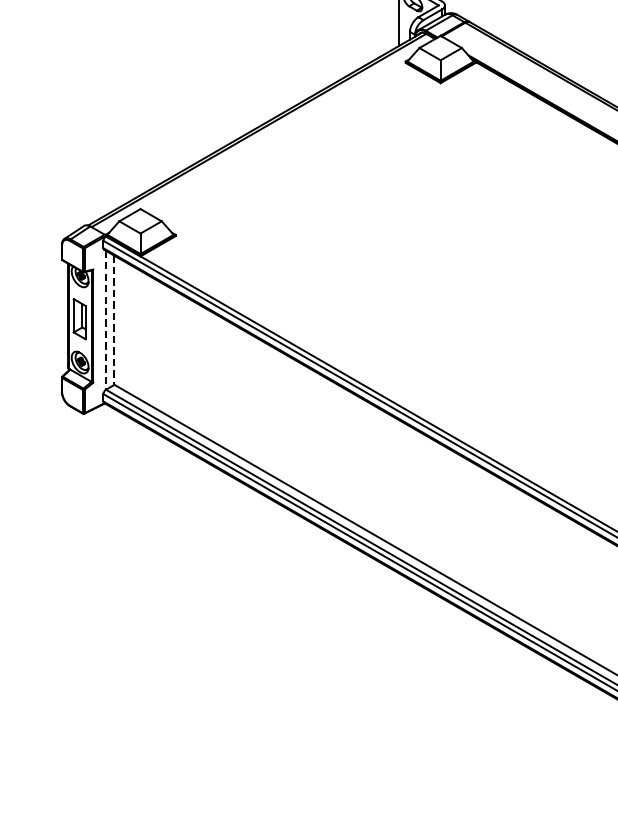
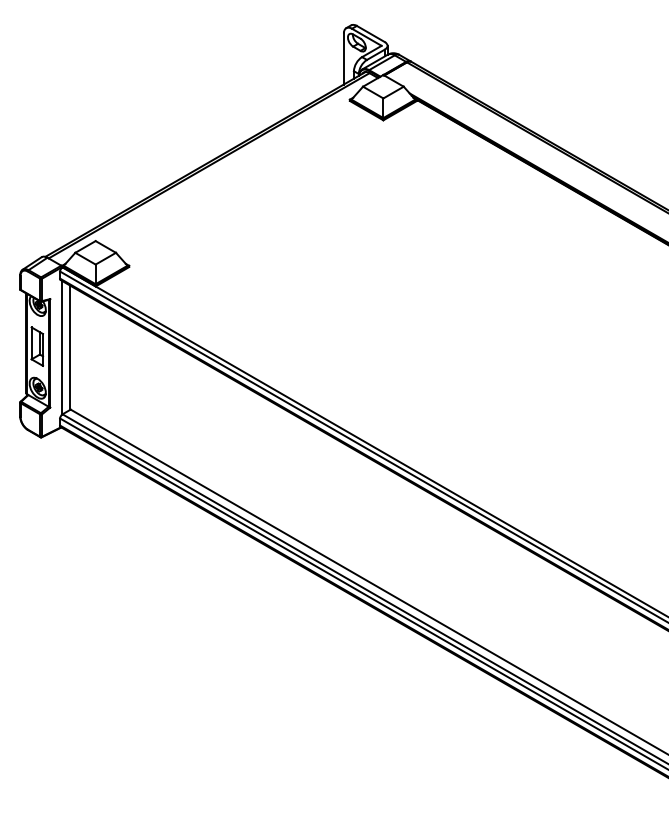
line: (105, 320) -> (62, 347), dashed -> solid
line: (114, 321) -> (70, 348), dashed -> solid

